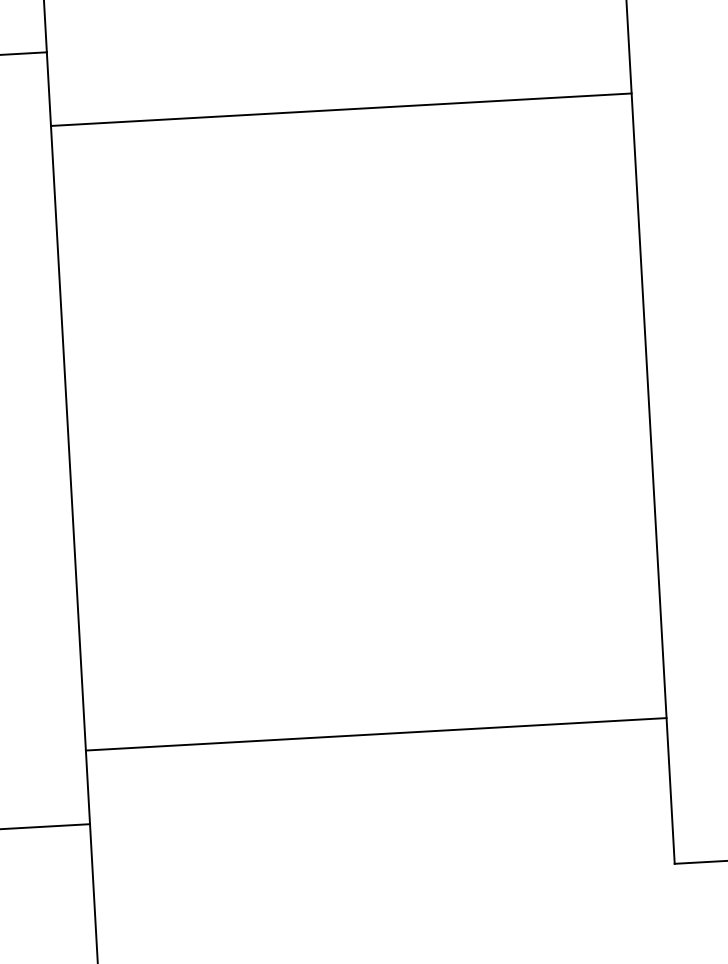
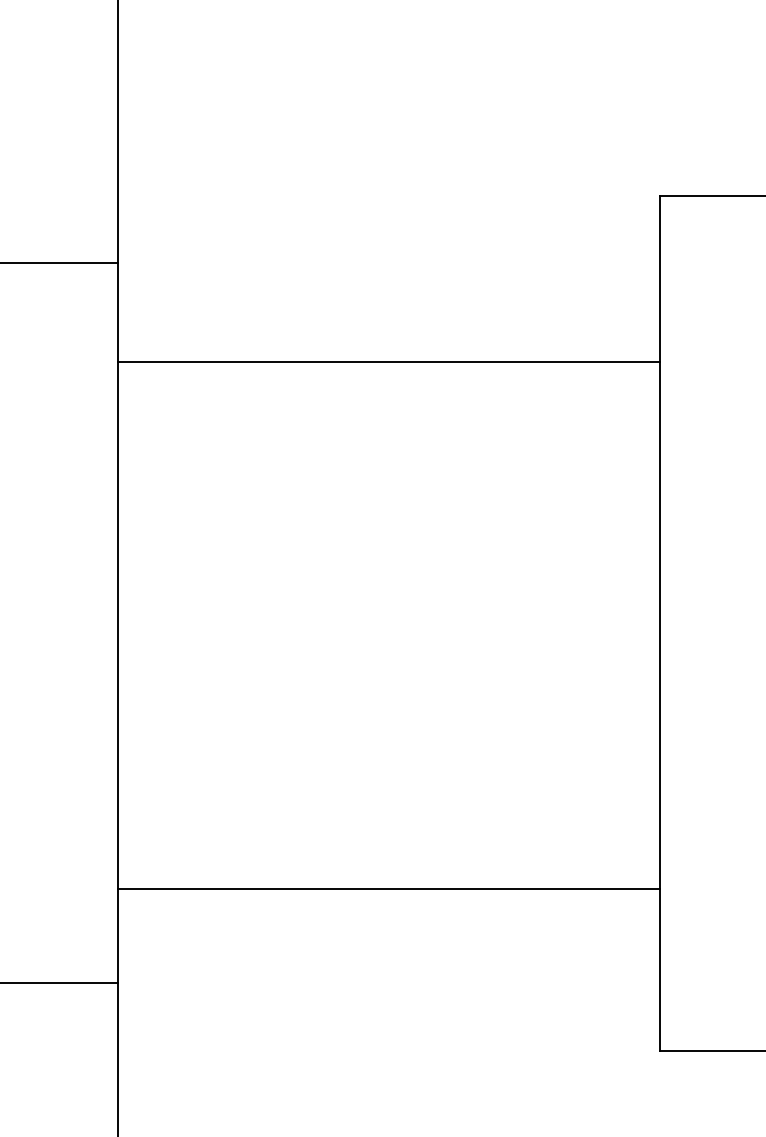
line: (341, 109) -> (388, 361), moved
line: (376, 734) -> (388, 888), moved

